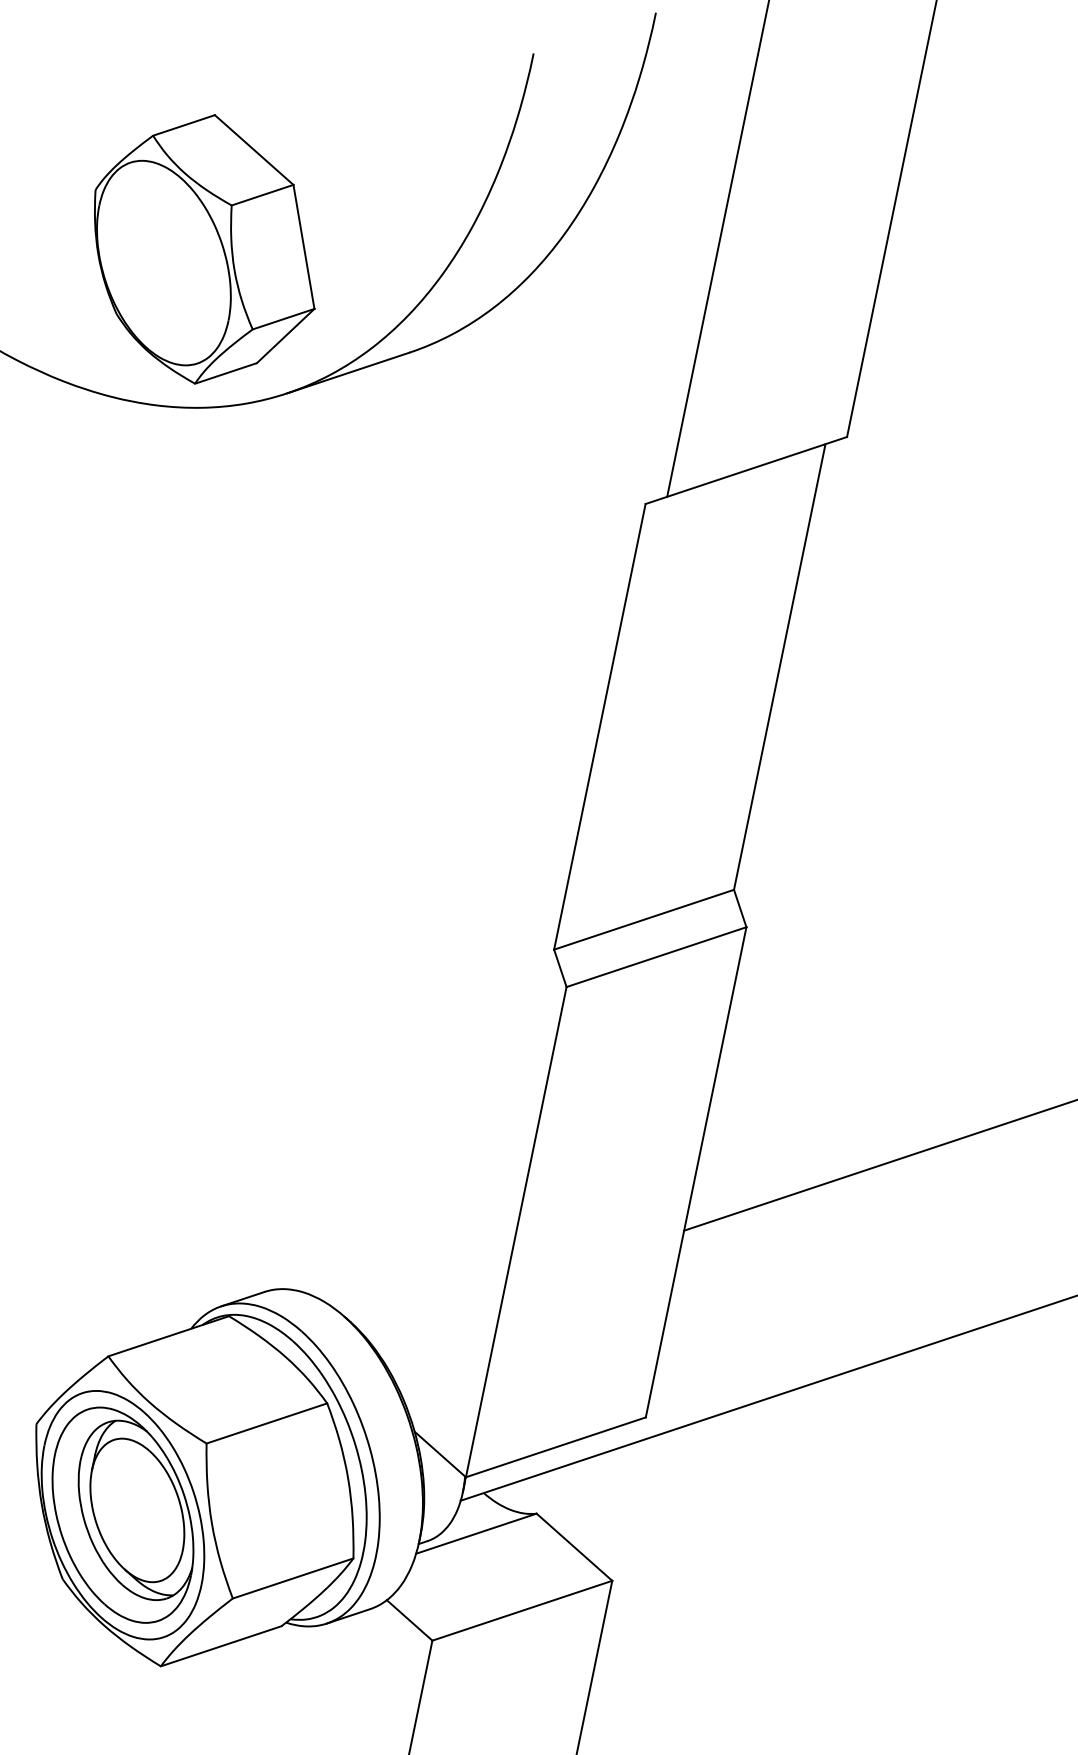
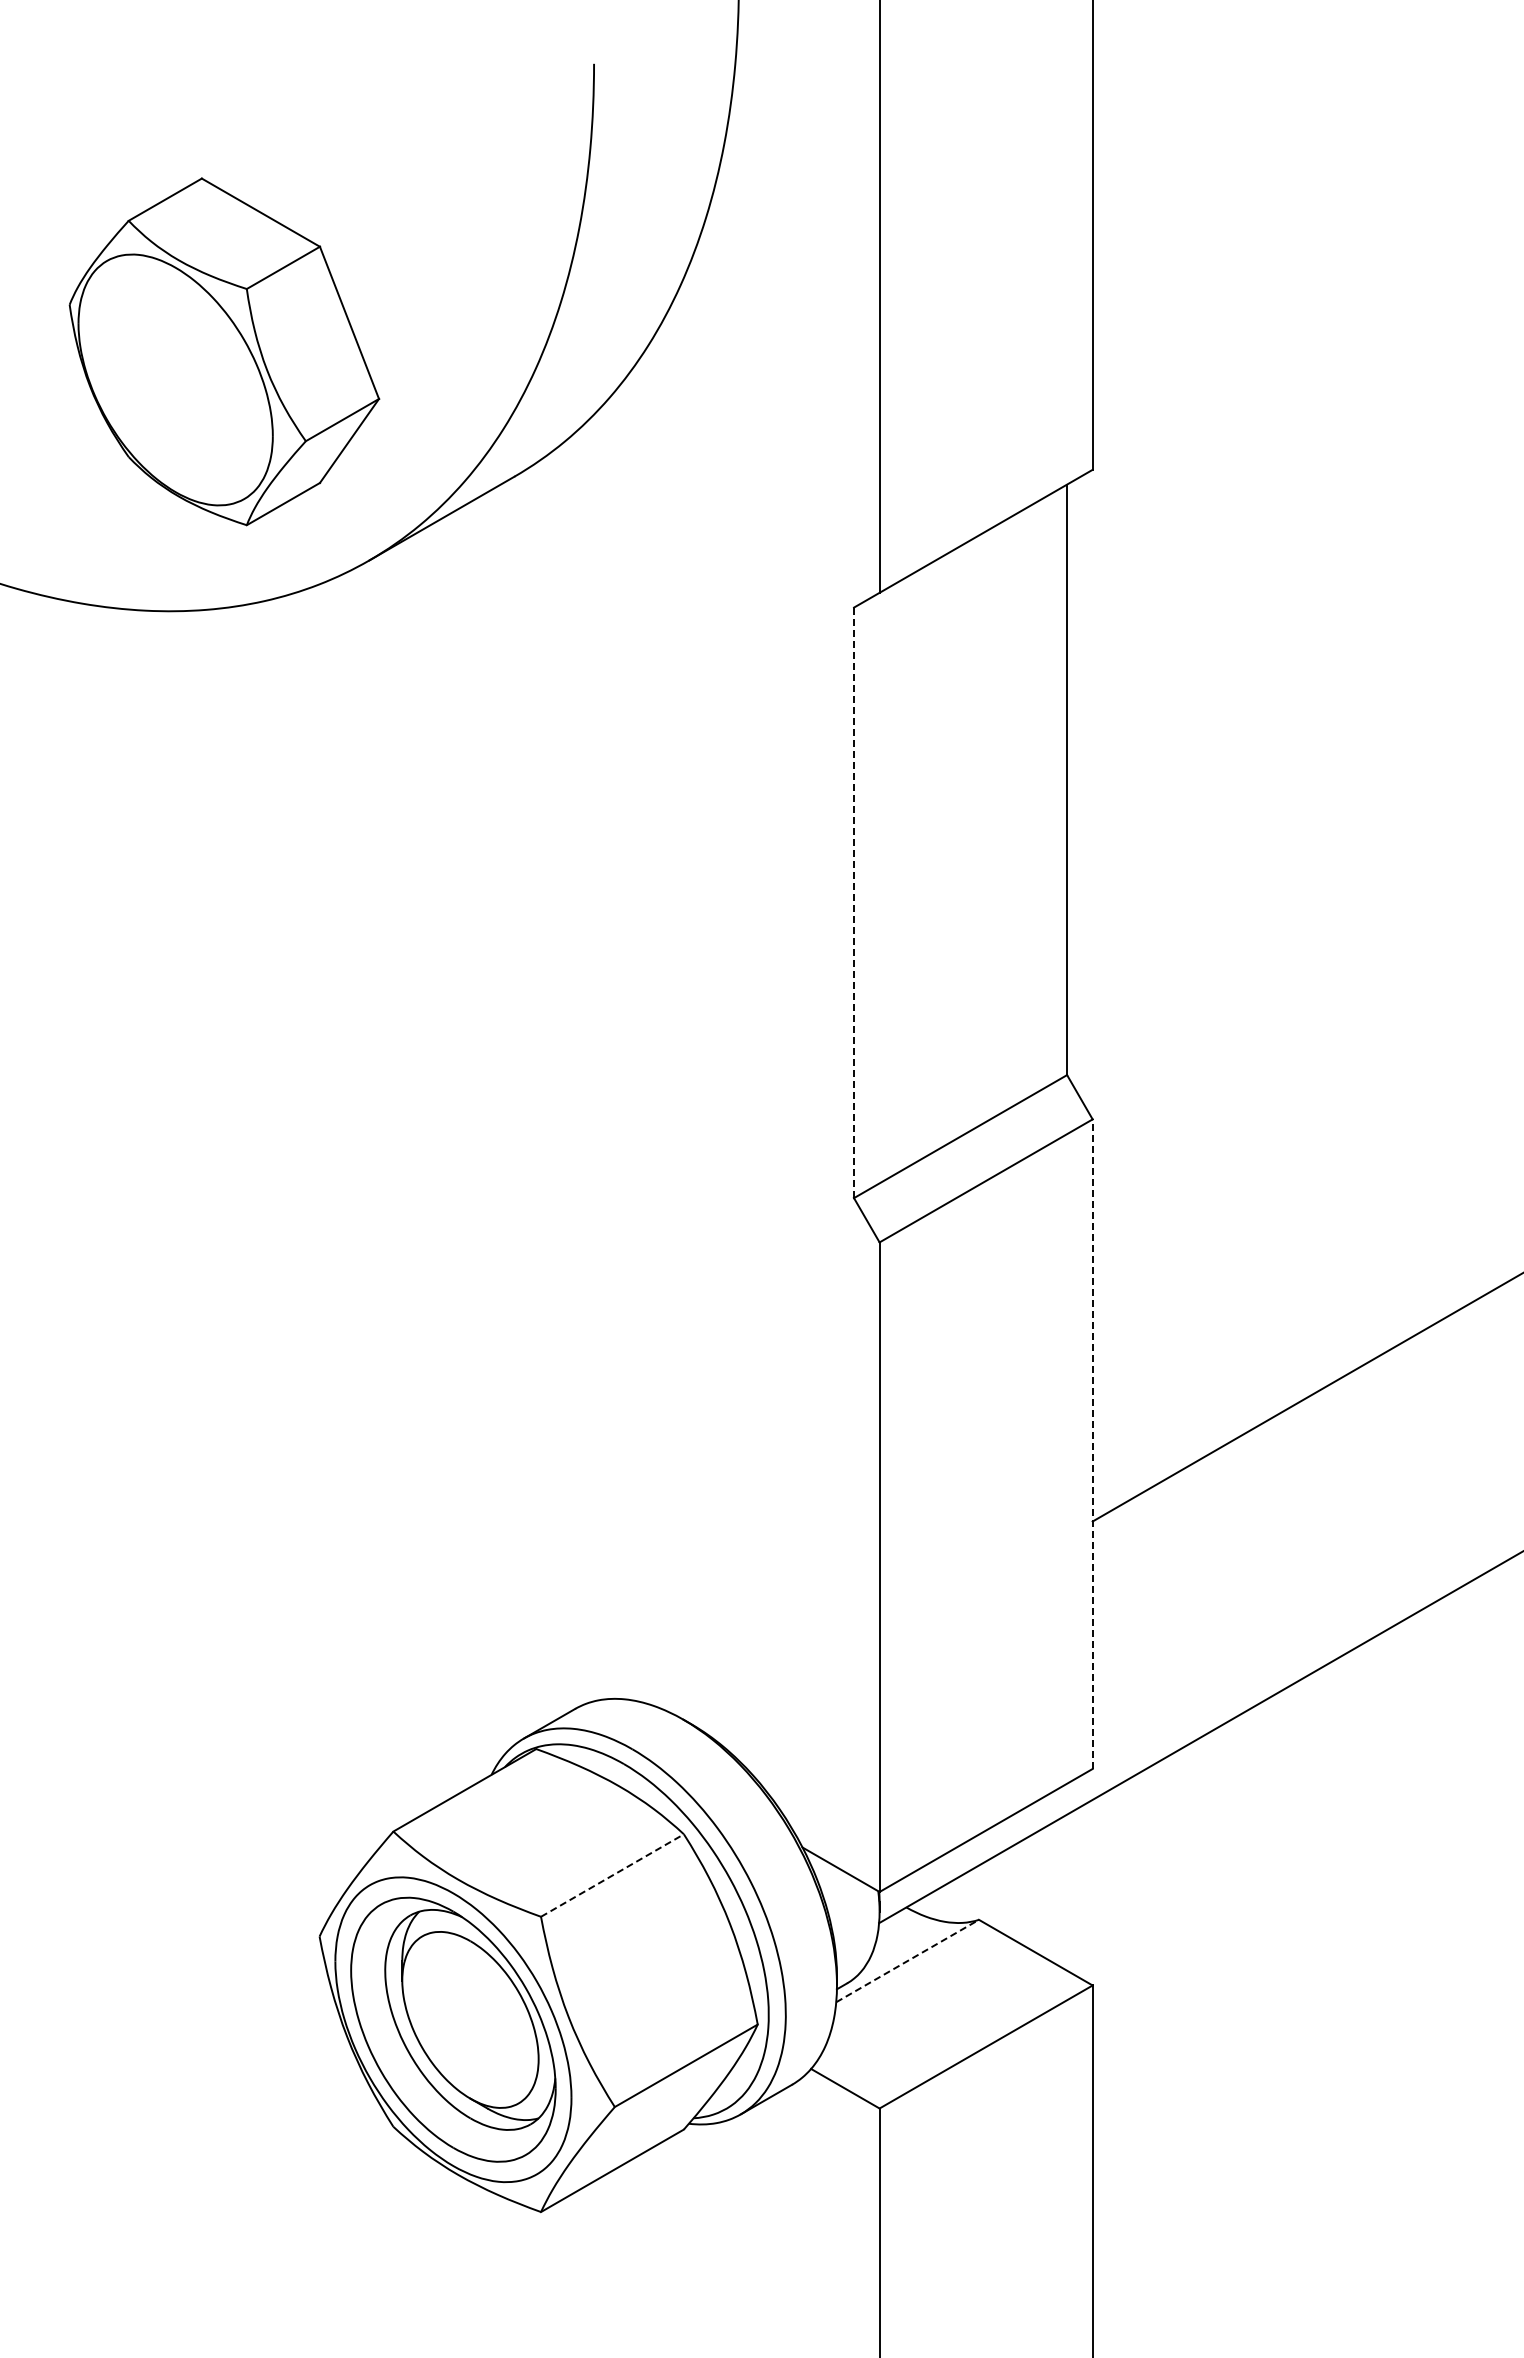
part: (205, 249) -> (224, 351), moved
line: (600, 727) -> (854, 903), solid -> dashed
line: (695, 1172) -> (1092, 1444), solid -> dashed
line: (266, 1423) -> (612, 1875), solid -> dashed
line: (477, 1533) -> (908, 1960), solid -> dashed

